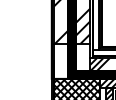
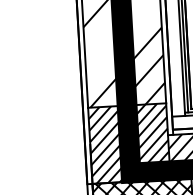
hatch: (72, 60) -> (129, 141), added

